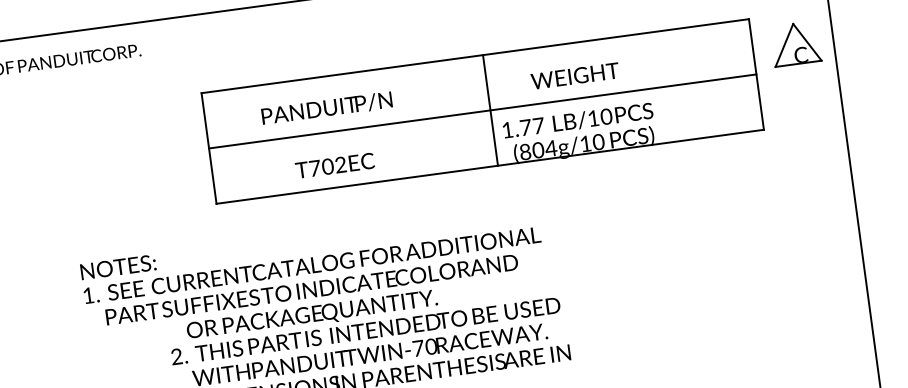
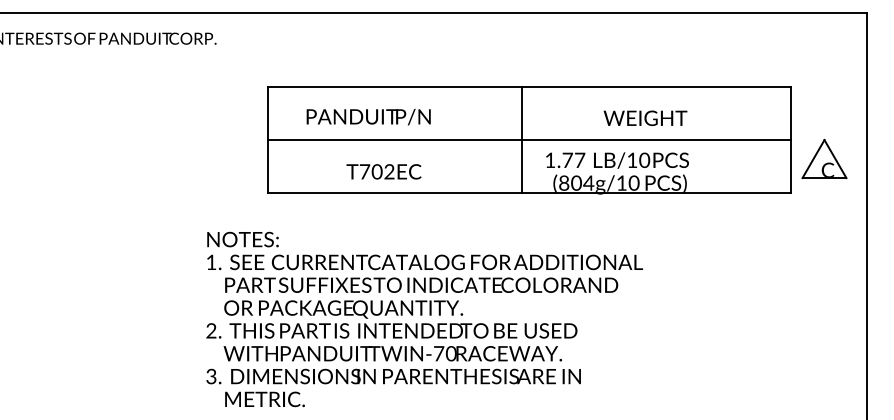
part: (795, 43) -> (824, 158), moved
text: (575, 75) -> (645, 117), moved
text: (326, 107) -> (368, 116), moved
line: (490, 110) -> (521, 139), moved
text: (311, 264) -> (424, 261), moved

